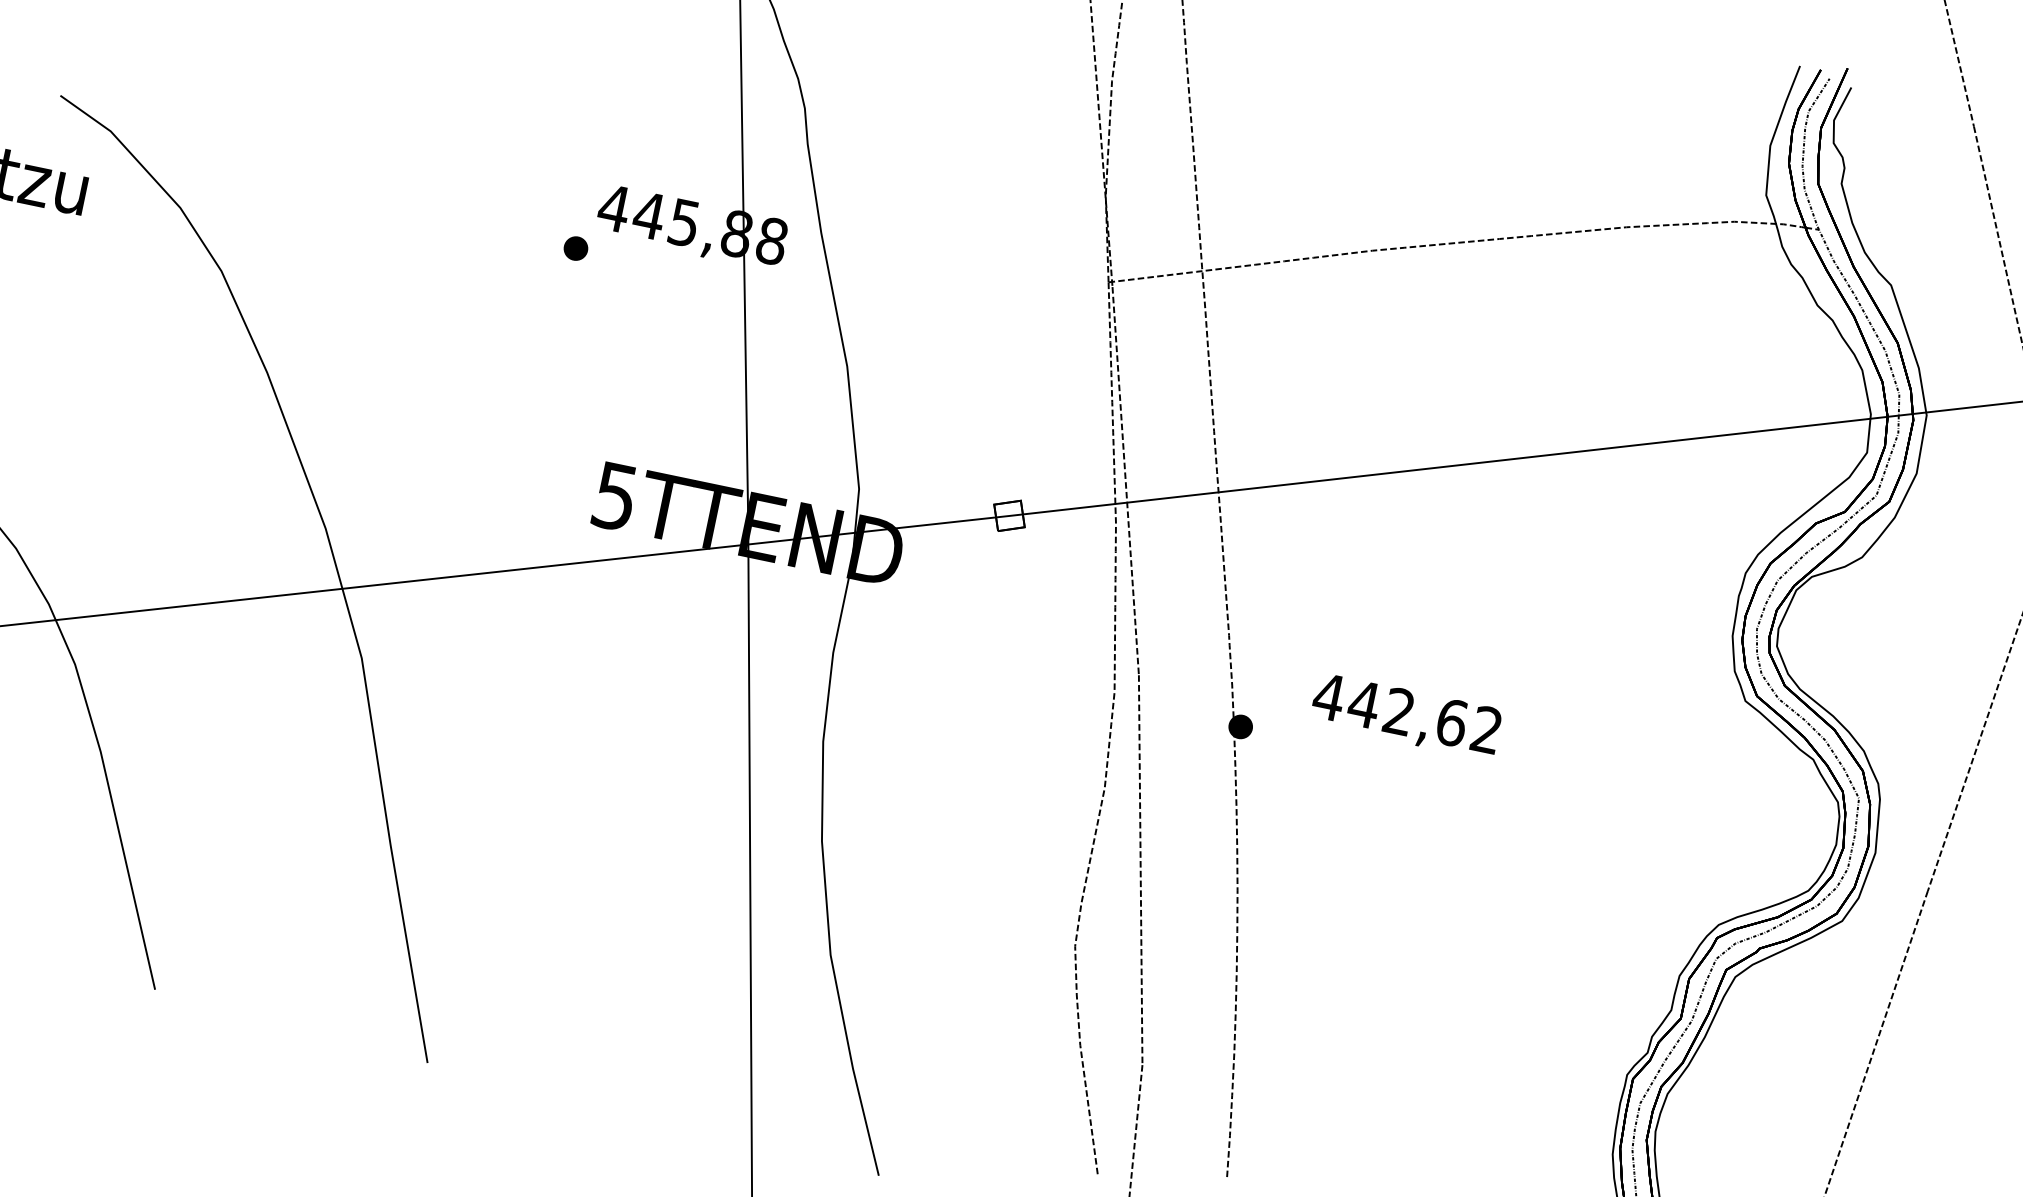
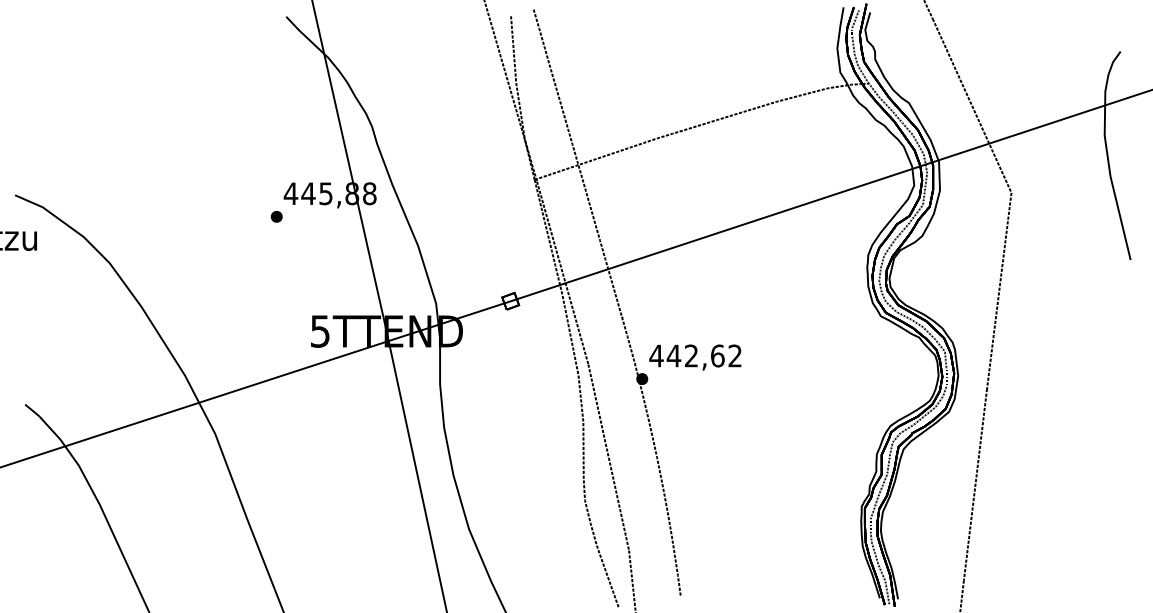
text: (1406, 716) -> (695, 357), moved

